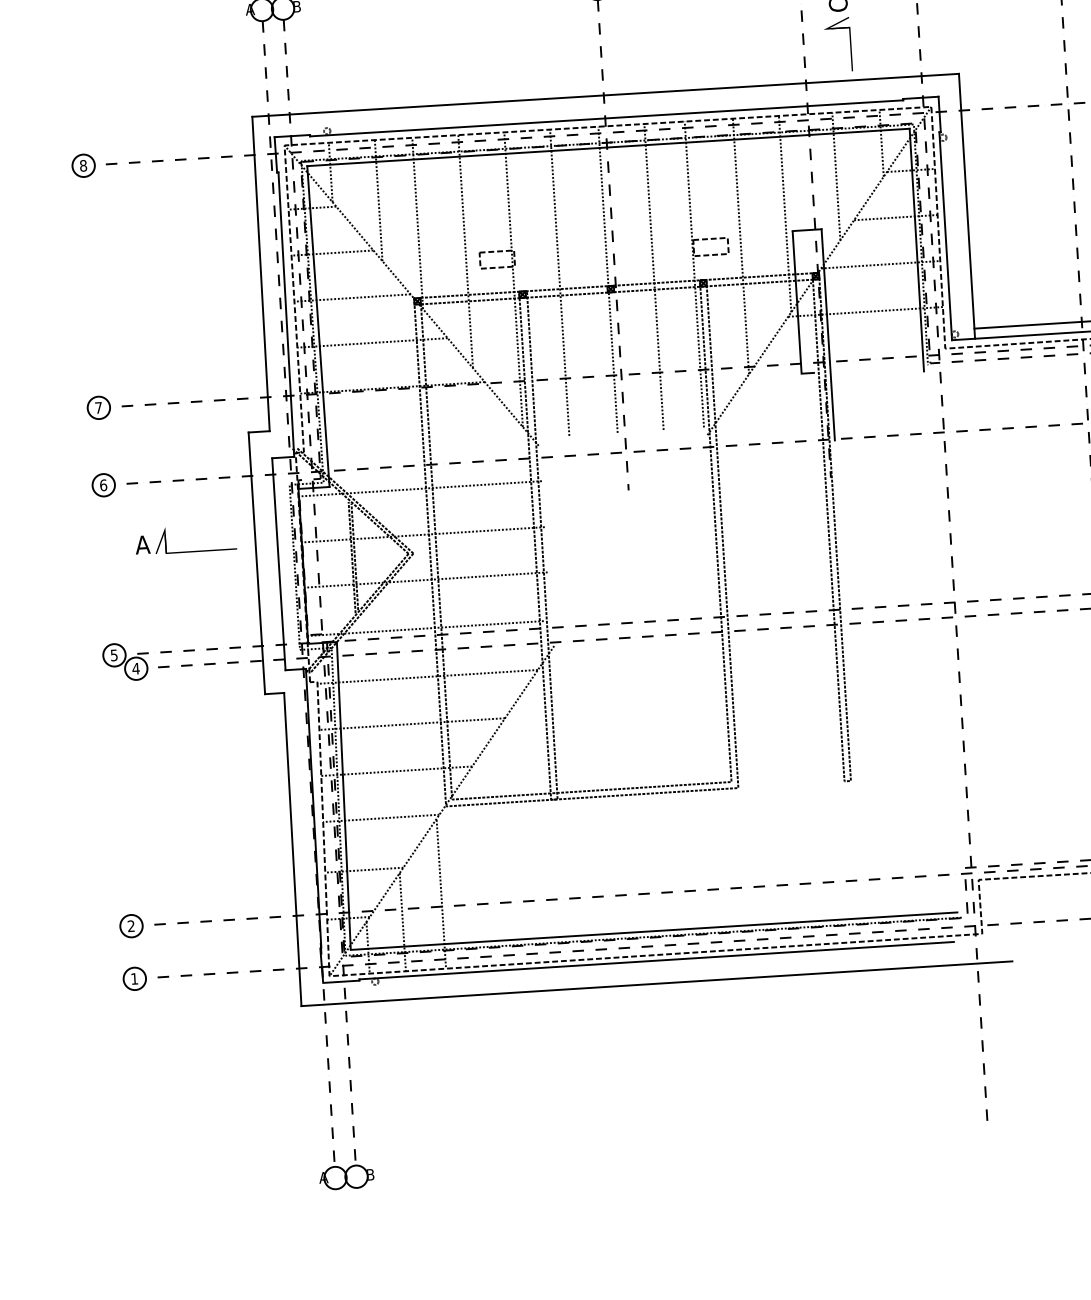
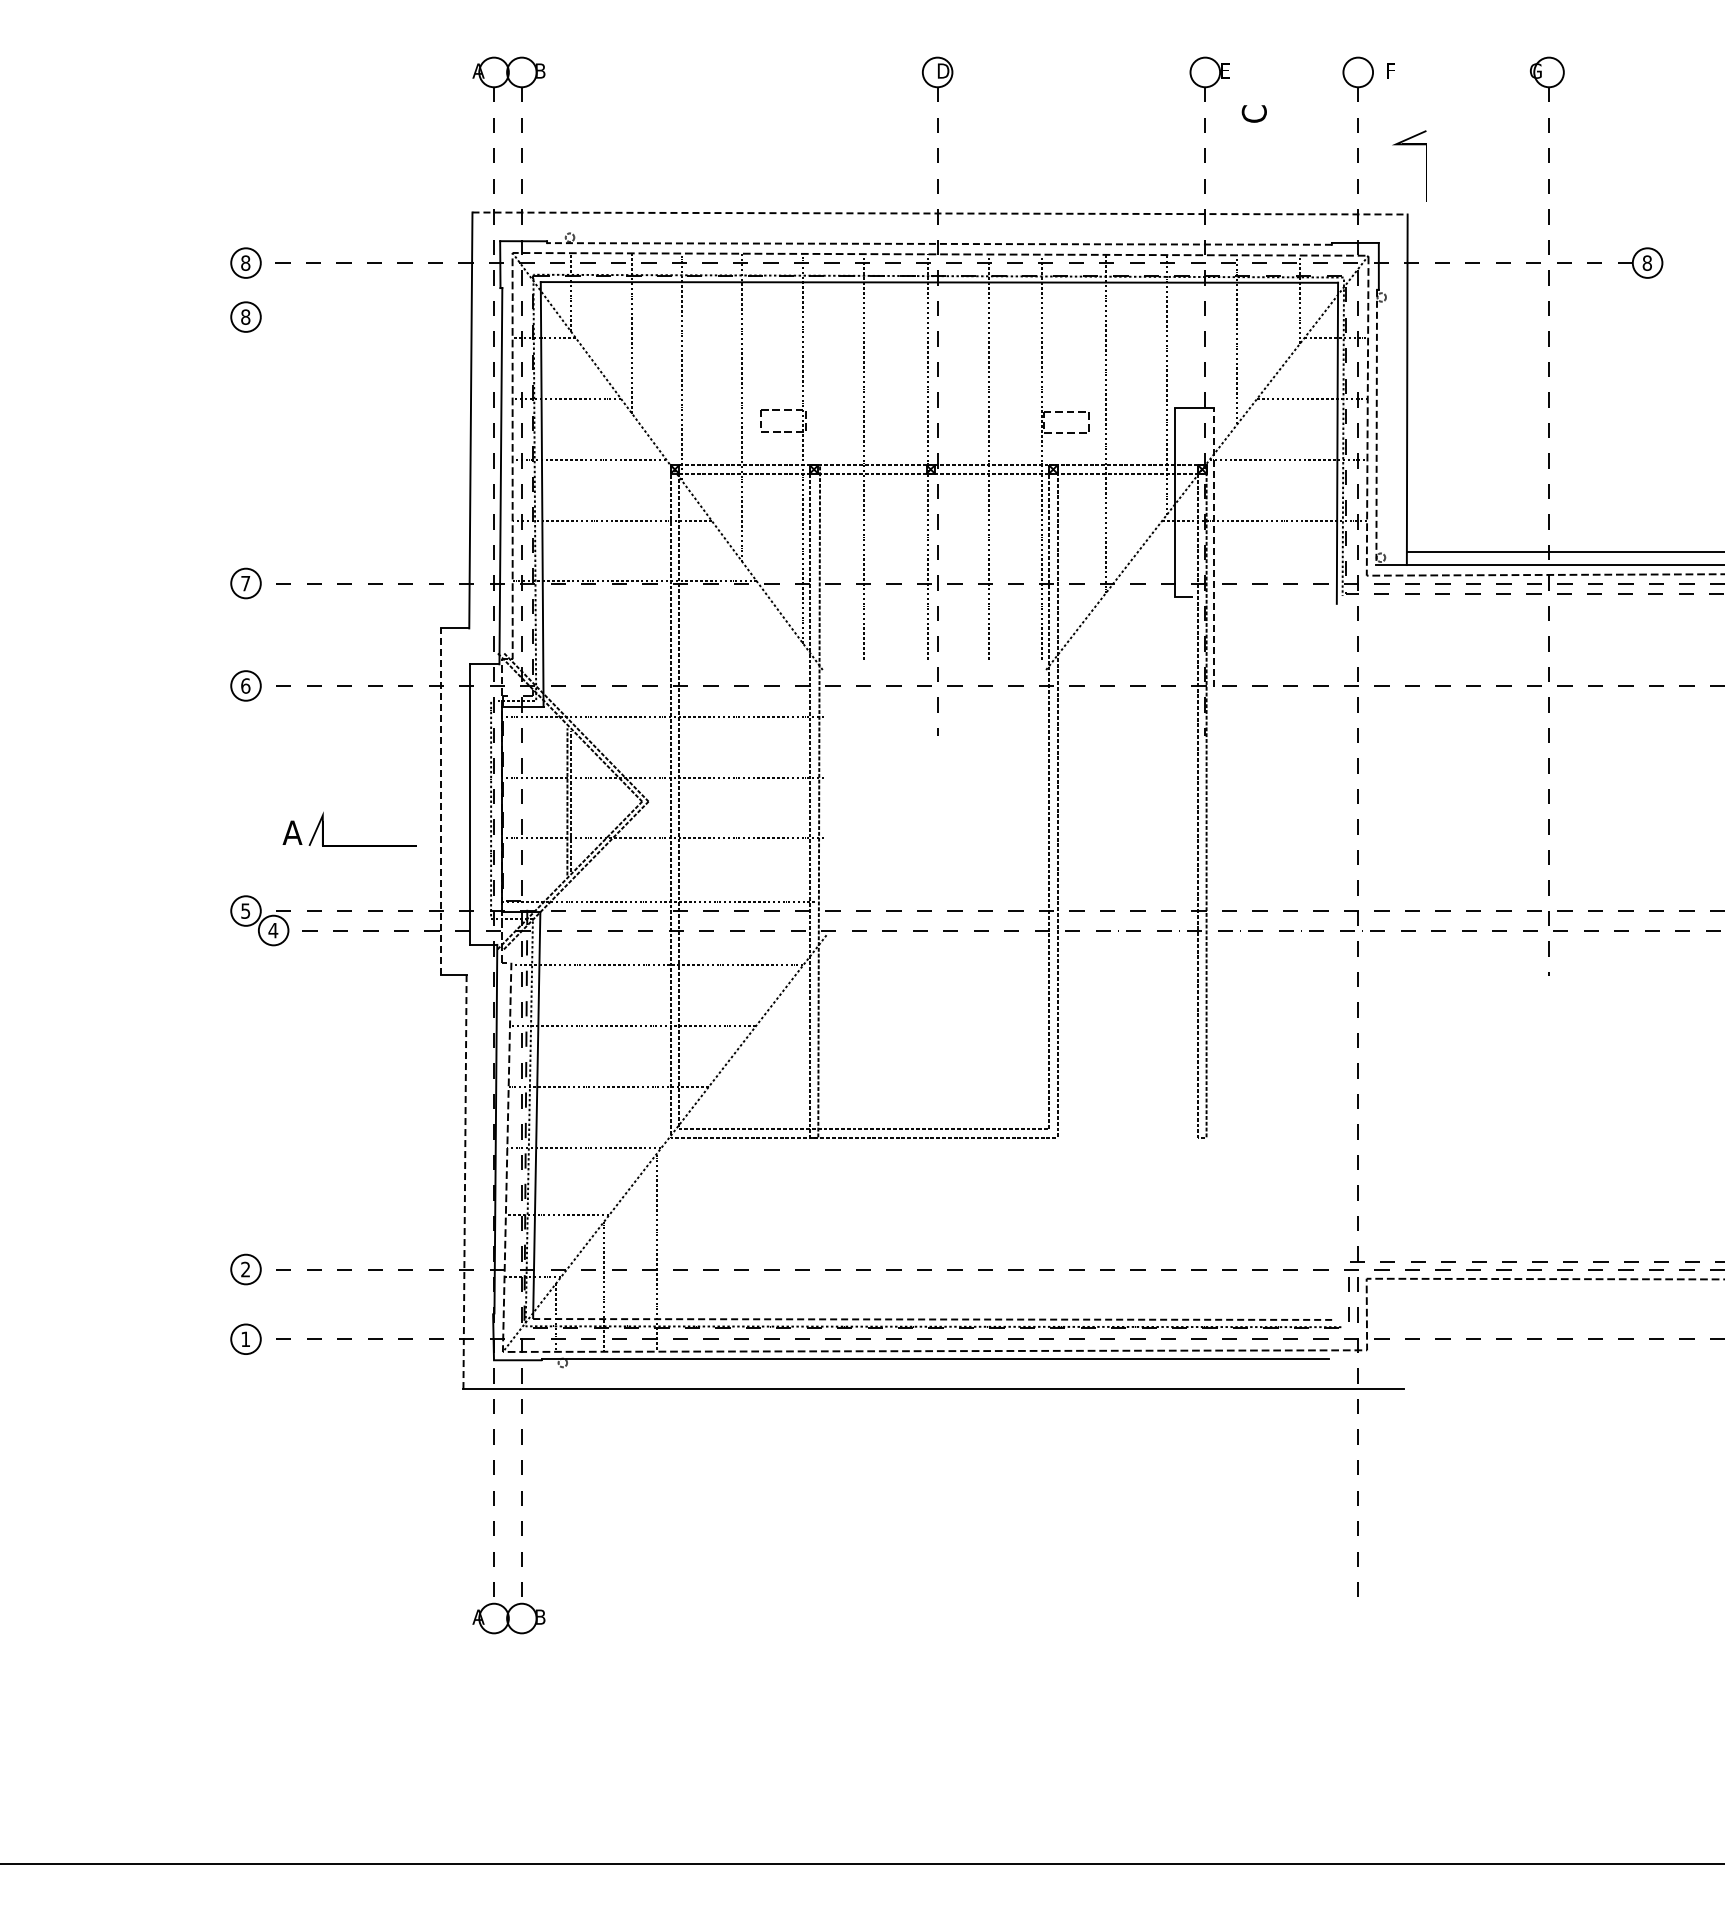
part: (850, 43) -> (1426, 165), moved
line: (606, 95) -> (940, 213), solid -> dashed
line: (606, 118) -> (939, 243), solid -> dashed
part: (85, 206) -> (245, 316), added
line: (945, 236) -> (1376, 427), solid -> dashed
line: (828, 334) -> (1213, 547), solid -> dashed
text: (185, 538) -> (349, 828), moved
line: (256, 563) -> (441, 801), solid -> dashed
line: (293, 849) -> (465, 1181), solid -> dashed
line: (654, 931) -> (935, 1319), solid -> dashed

